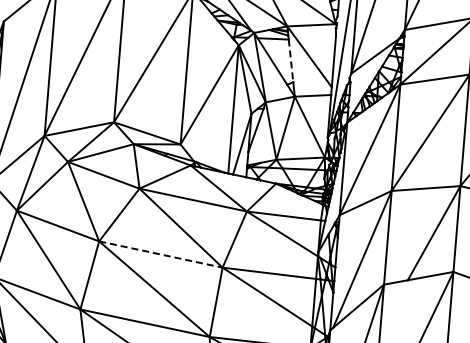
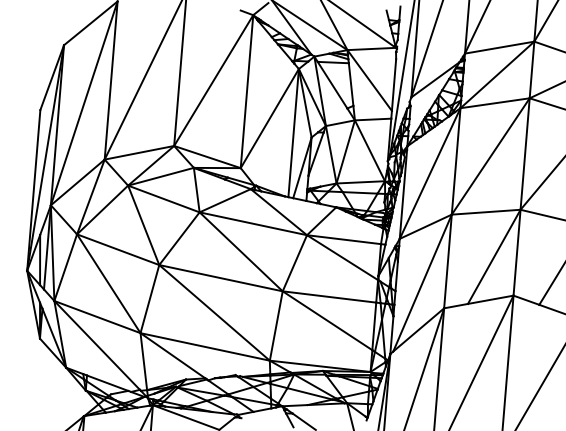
line: (291, 61) -> (351, 85), dashed -> solid
line: (161, 254) -> (221, 278), dashed -> solid

